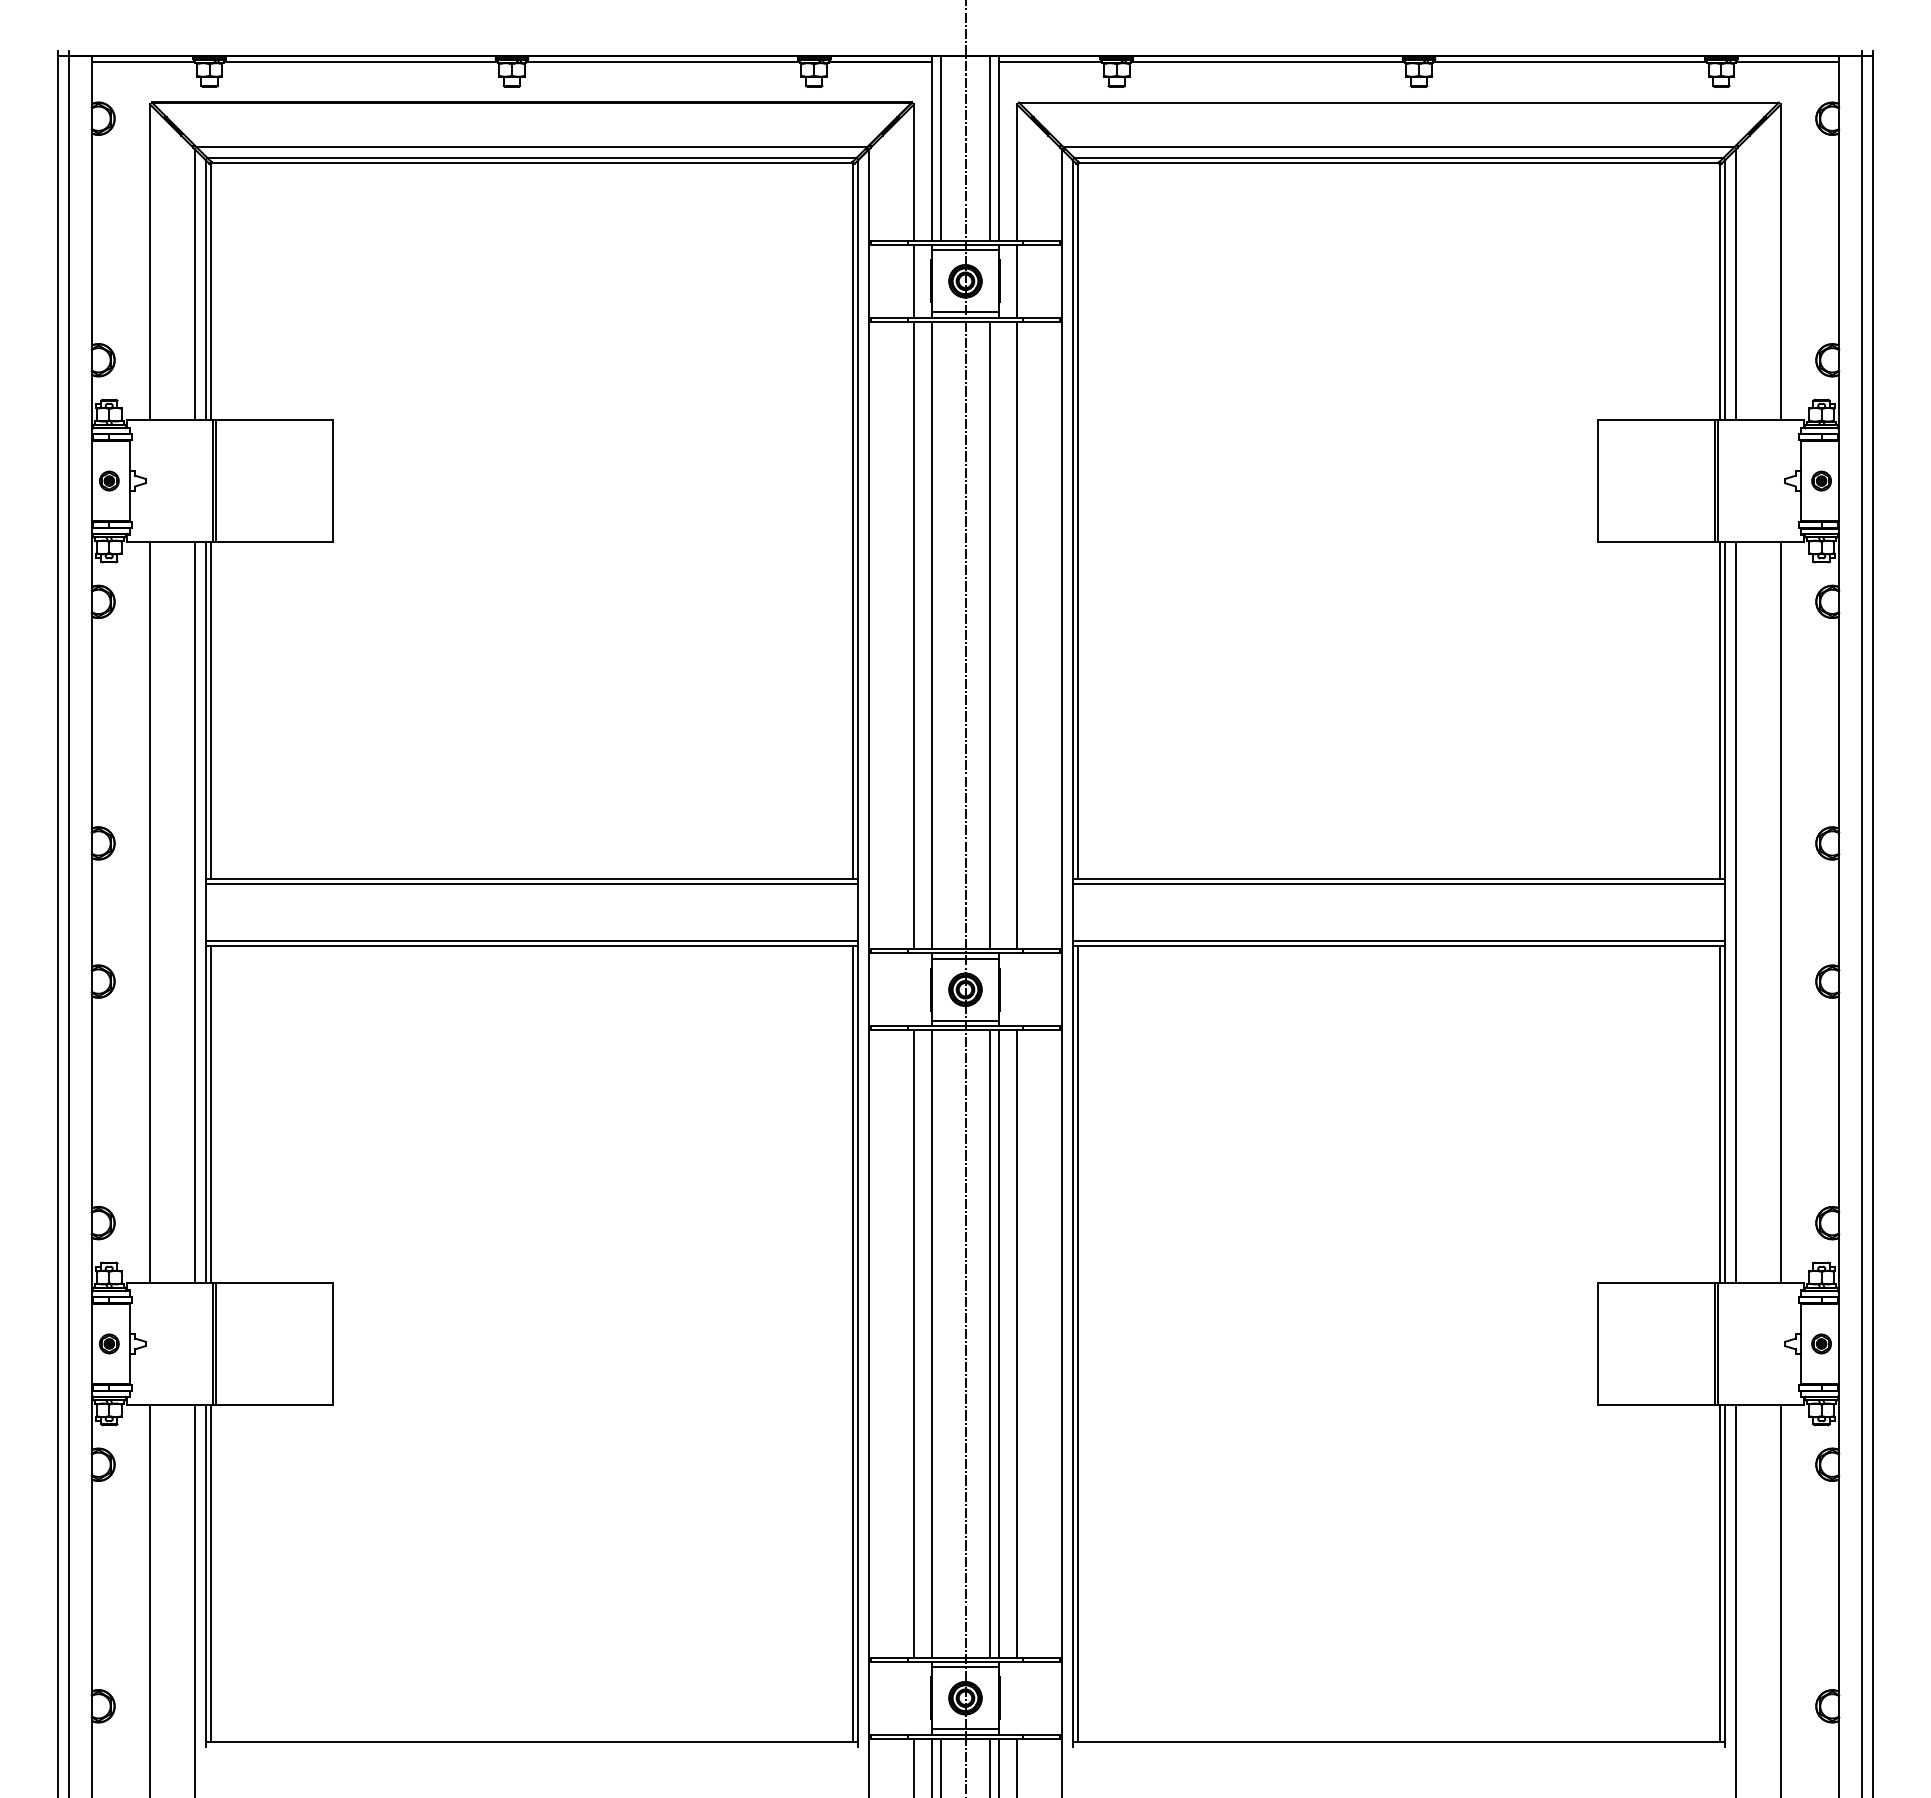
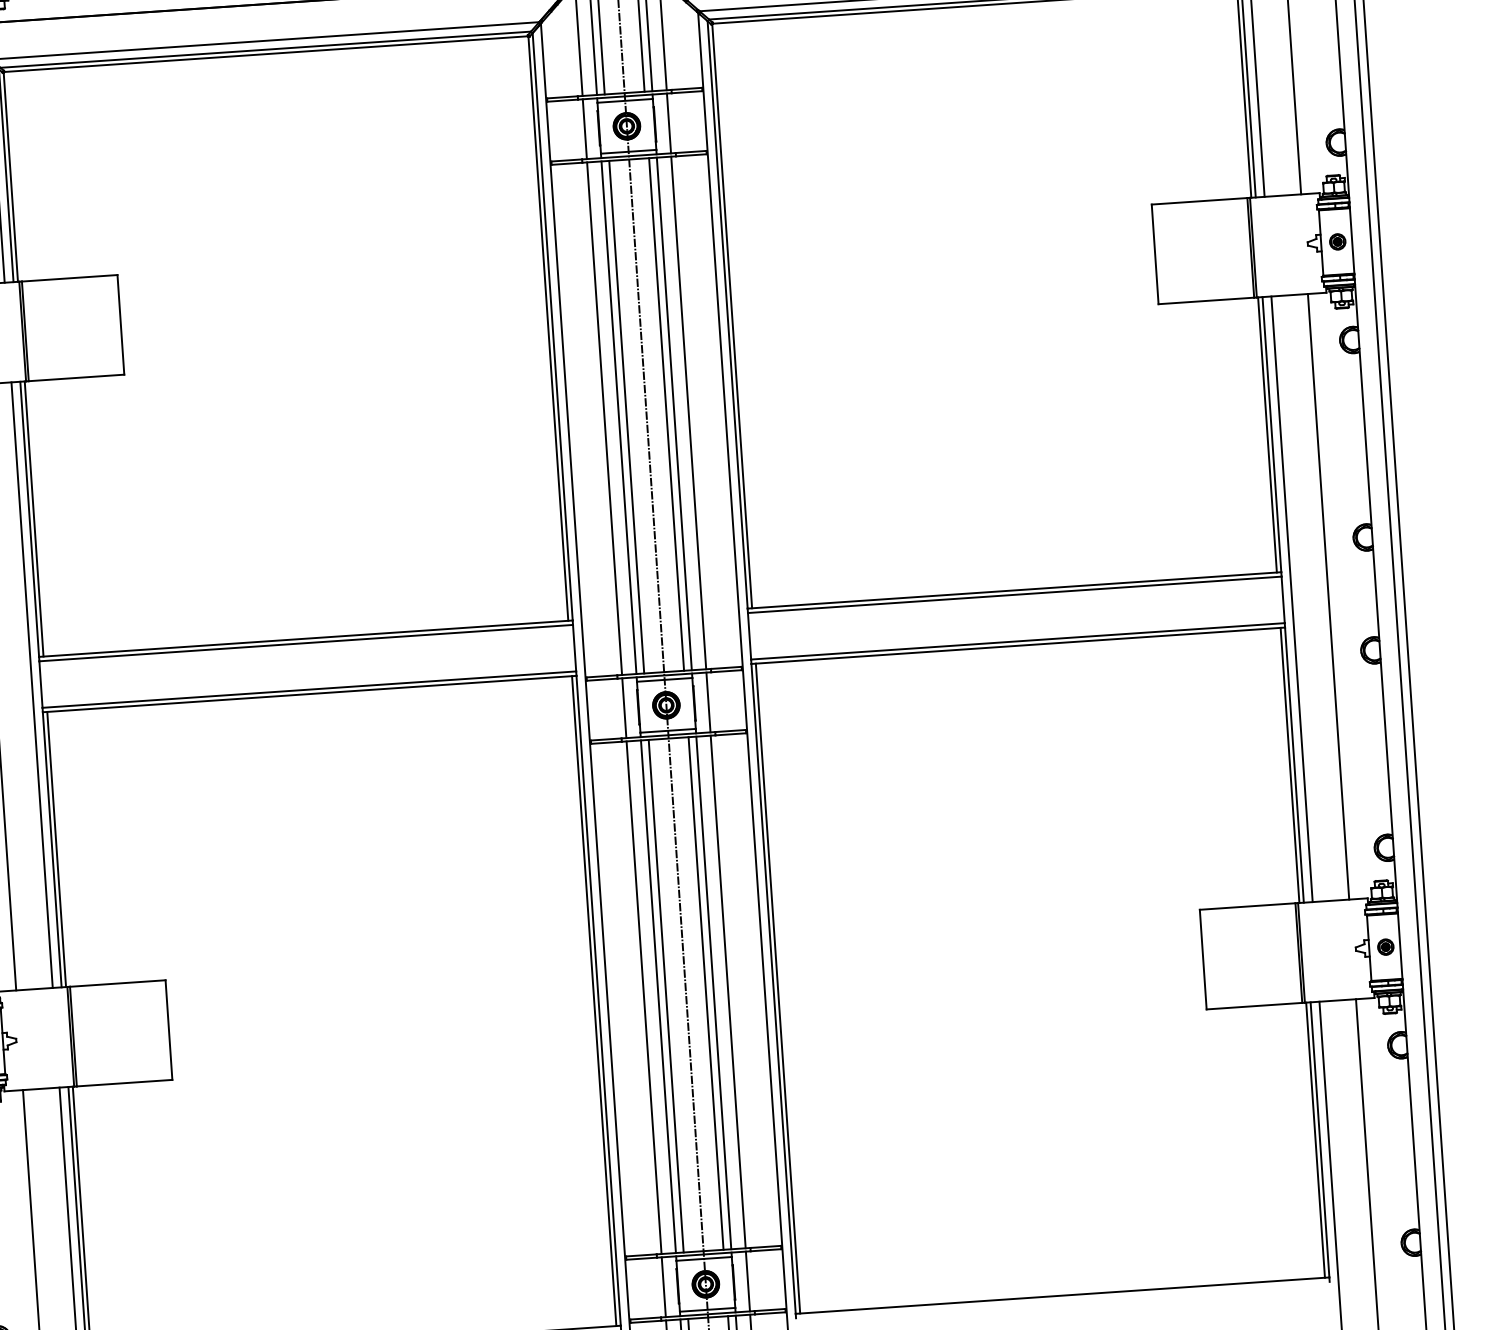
line: (941, 635) -> (627, 417), added
line: (999, 635) -> (674, 413), added
line: (914, 989) -> (624, 707), added
line: (1016, 989) -> (708, 702), added
line: (941, 1343) -> (666, 995), added
line: (914, 1697) -> (664, 1286), added
line: (1016, 1697) -> (747, 1280), added

